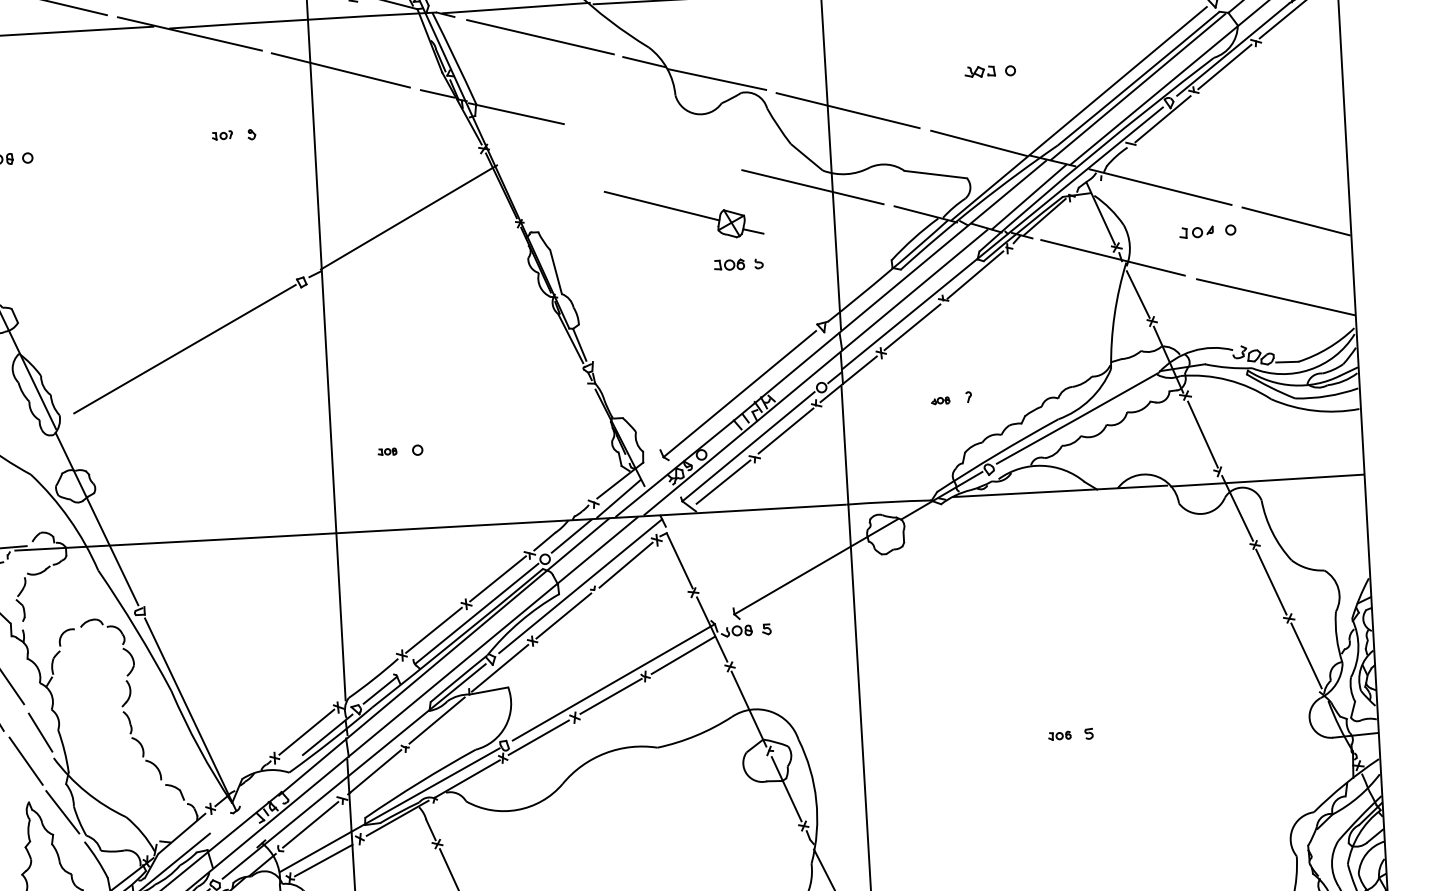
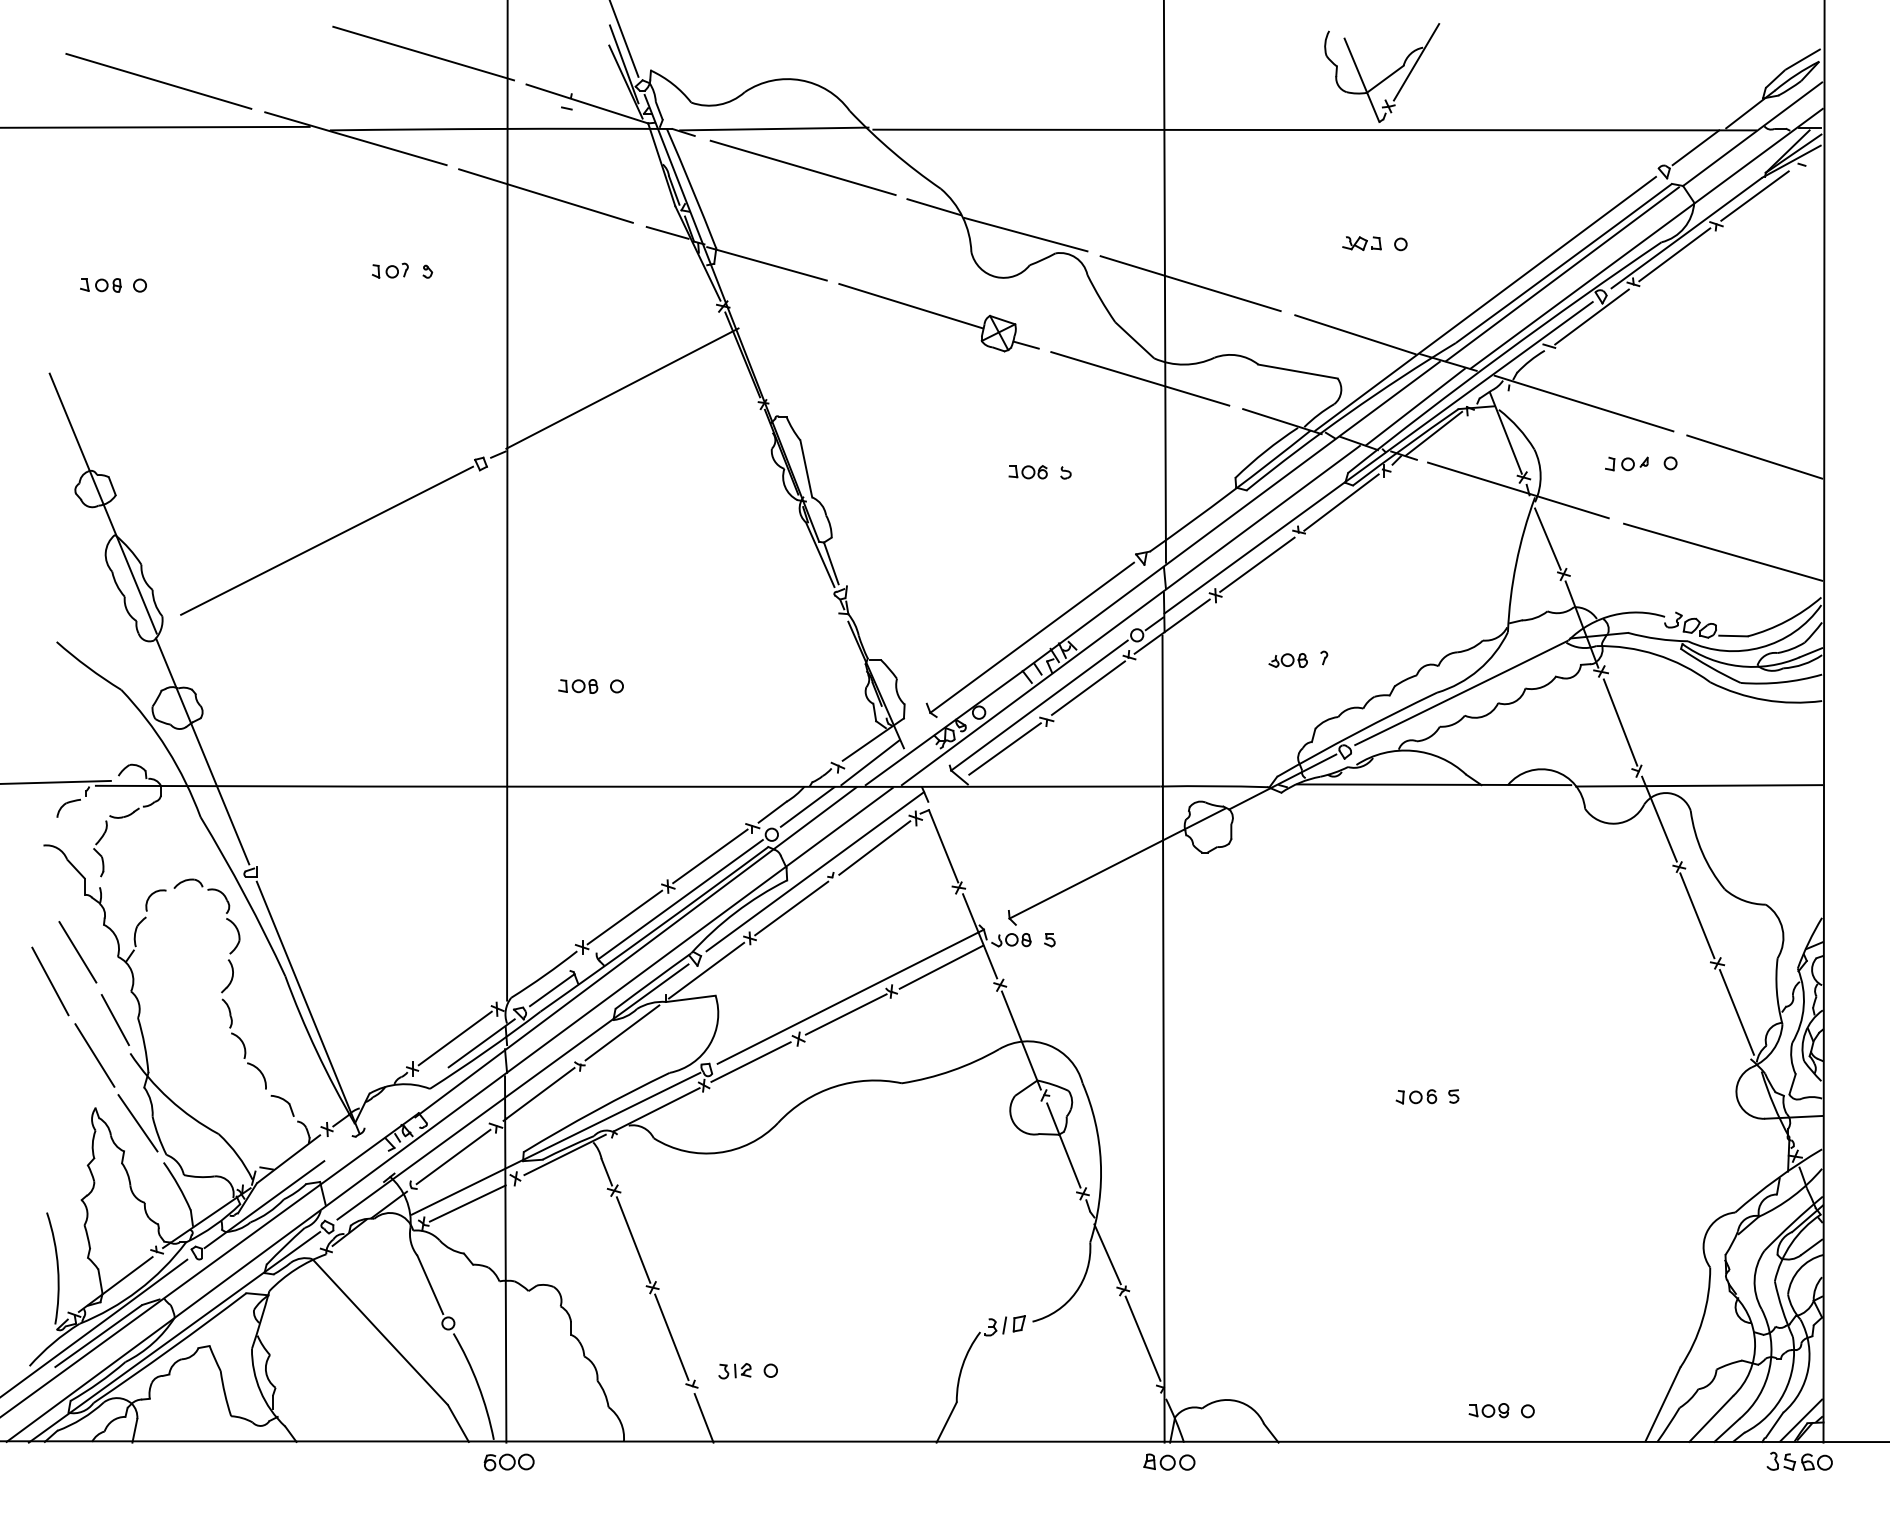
part: (221, 135) -> (389, 270), size x1.43
part: (683, 213) -> (938, 317), moved
part: (940, 400) -> (1287, 660), size x1.67
part: (387, 451) -> (578, 686), size x1.67
part: (1059, 735) -> (1416, 1096), size x1.43

